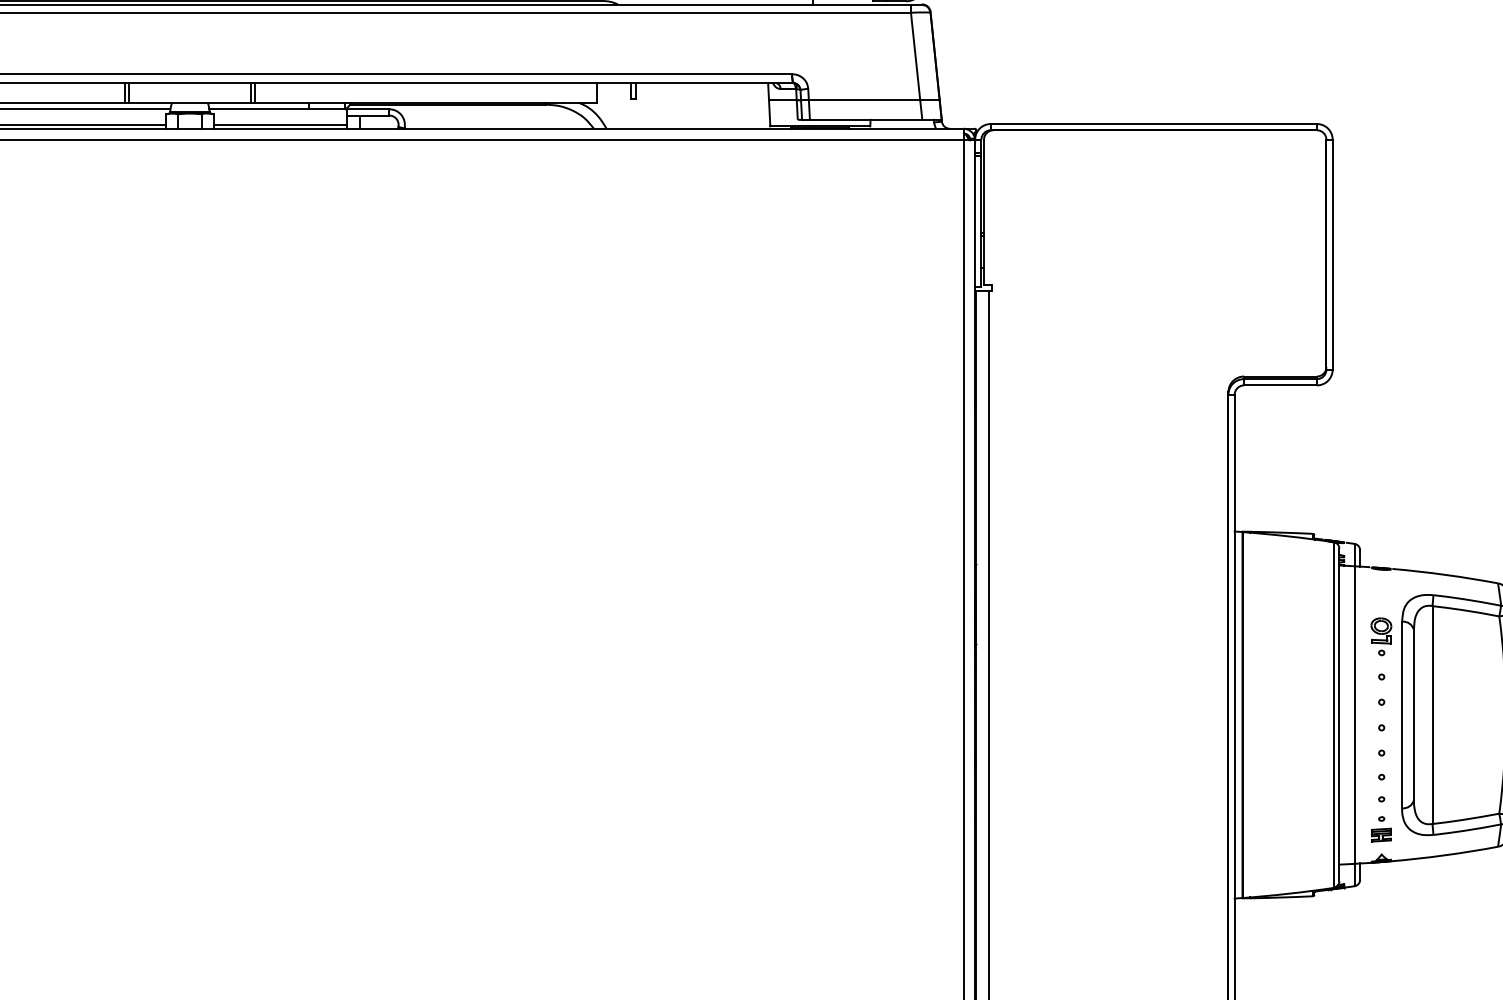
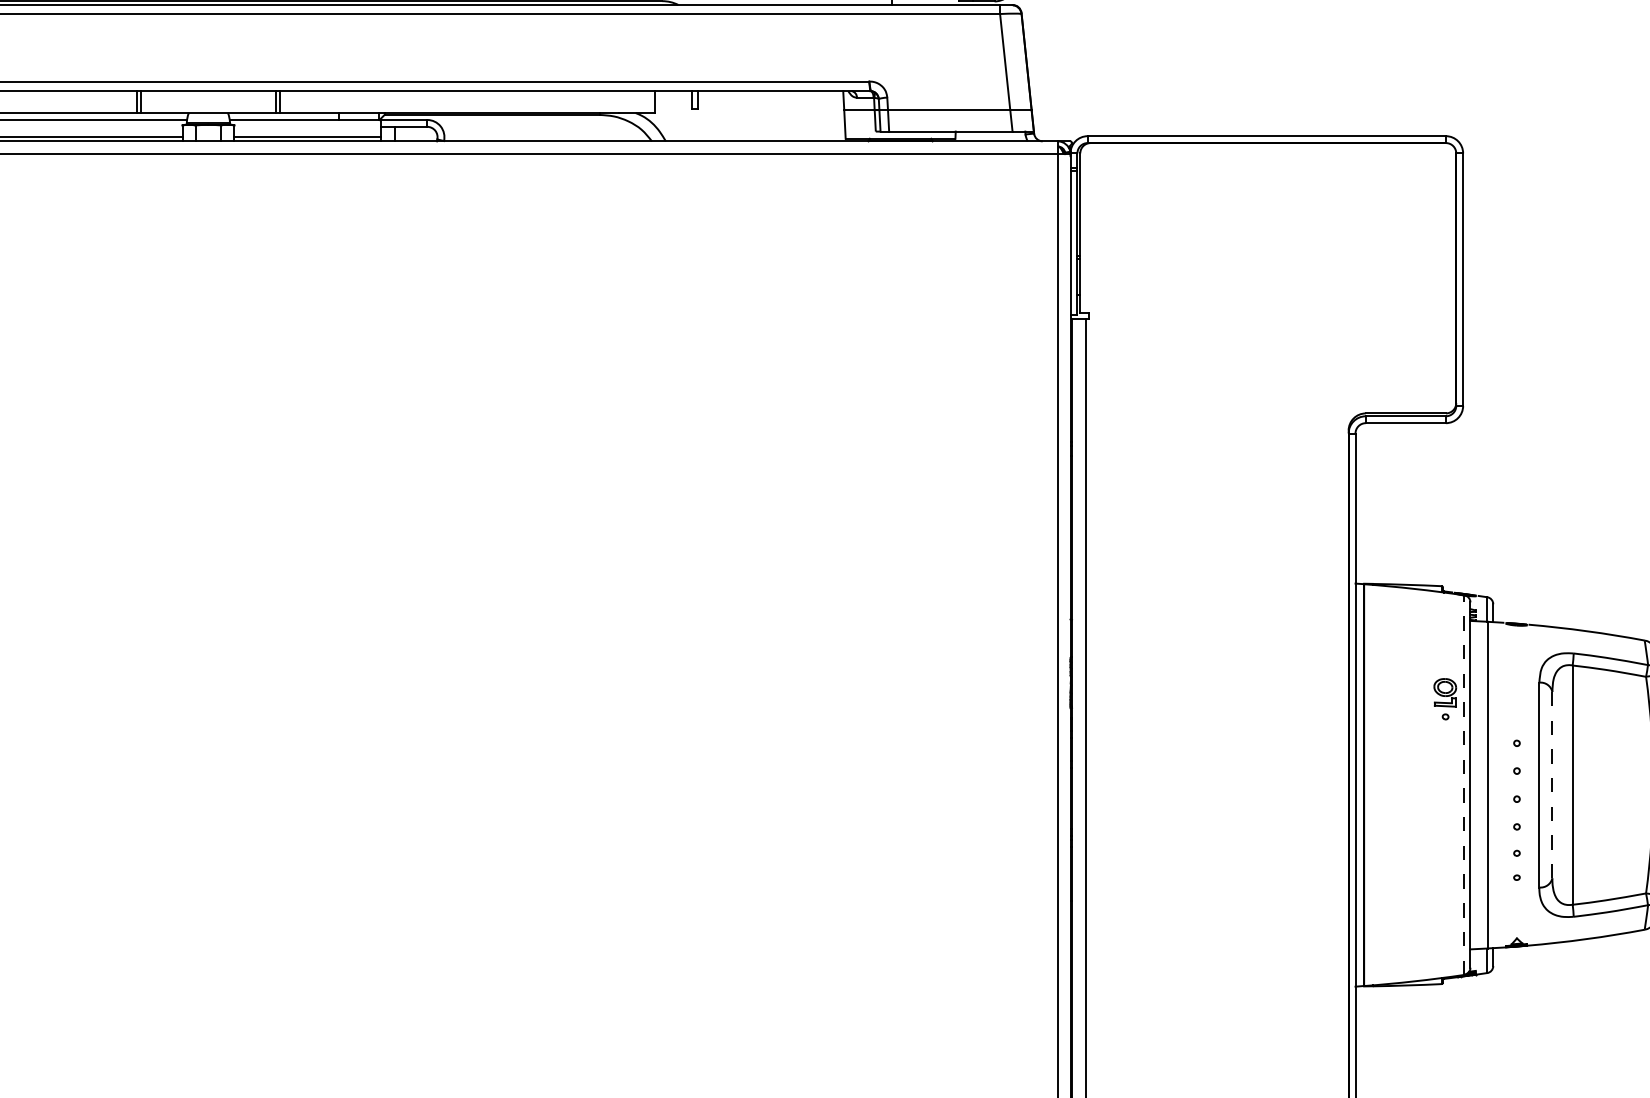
part: (1381, 636) -> (1445, 698), moved
line: (1333, 715) -> (1464, 785), solid -> dashed
line: (1413, 715) -> (1551, 785), solid -> dashed
part: (1381, 829) -> (1516, 910), removed

